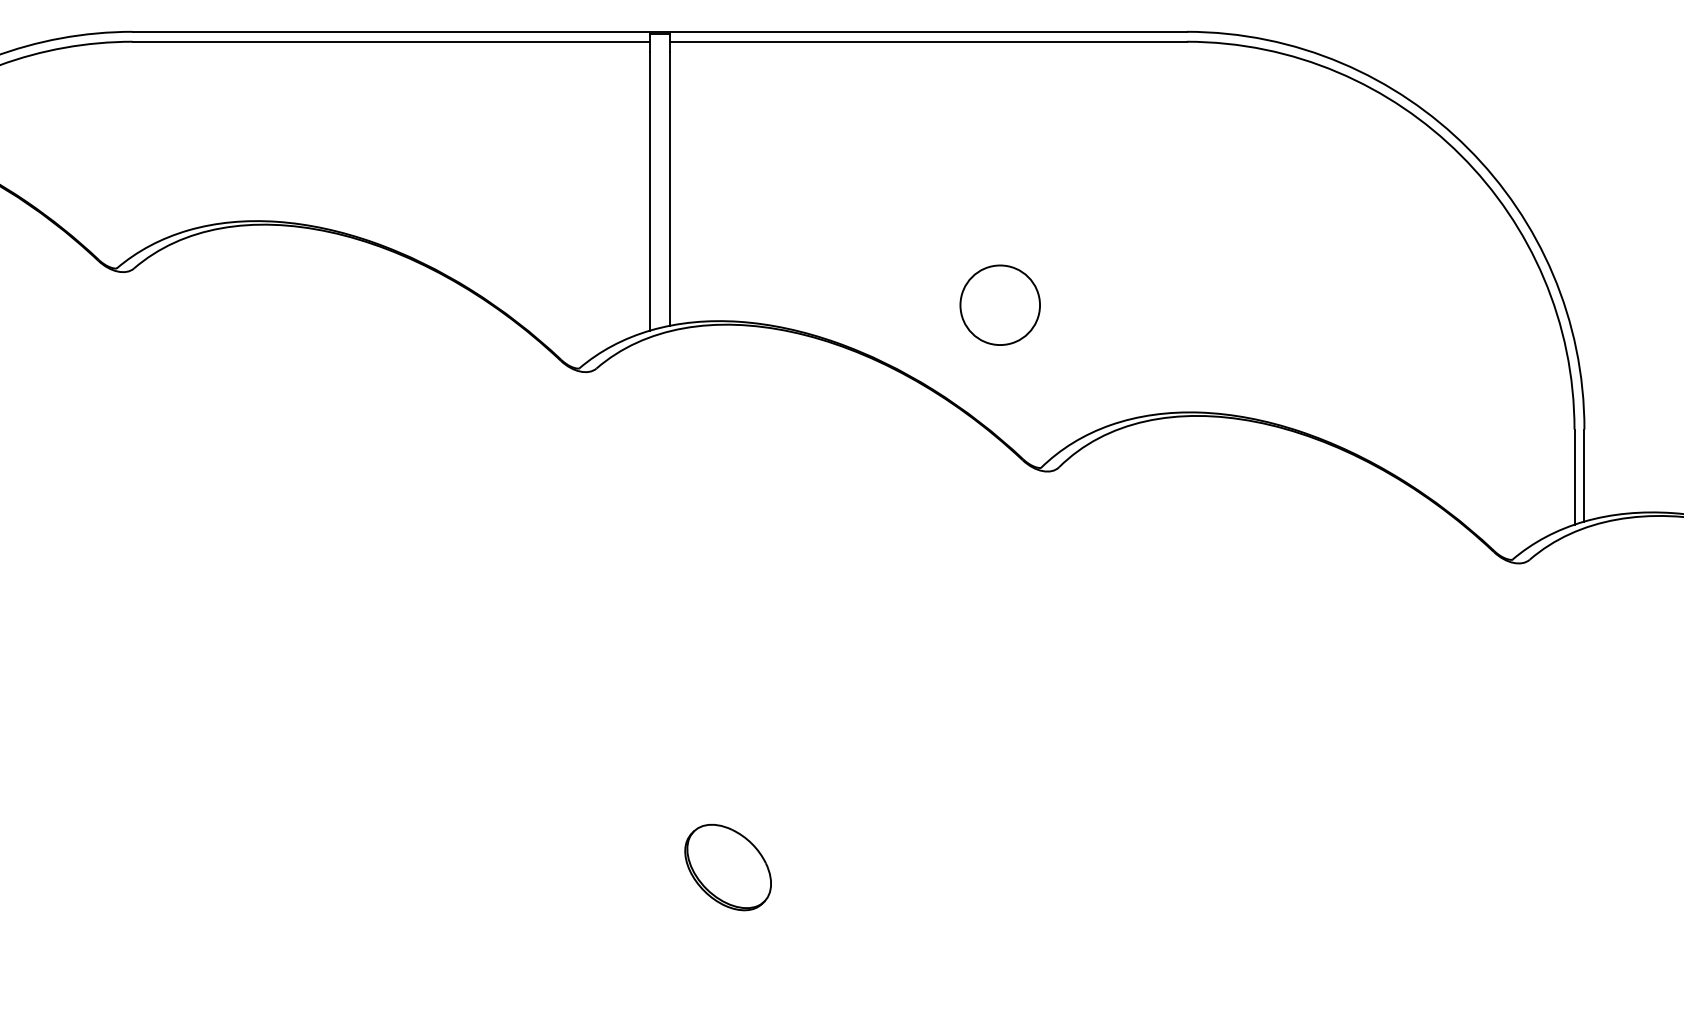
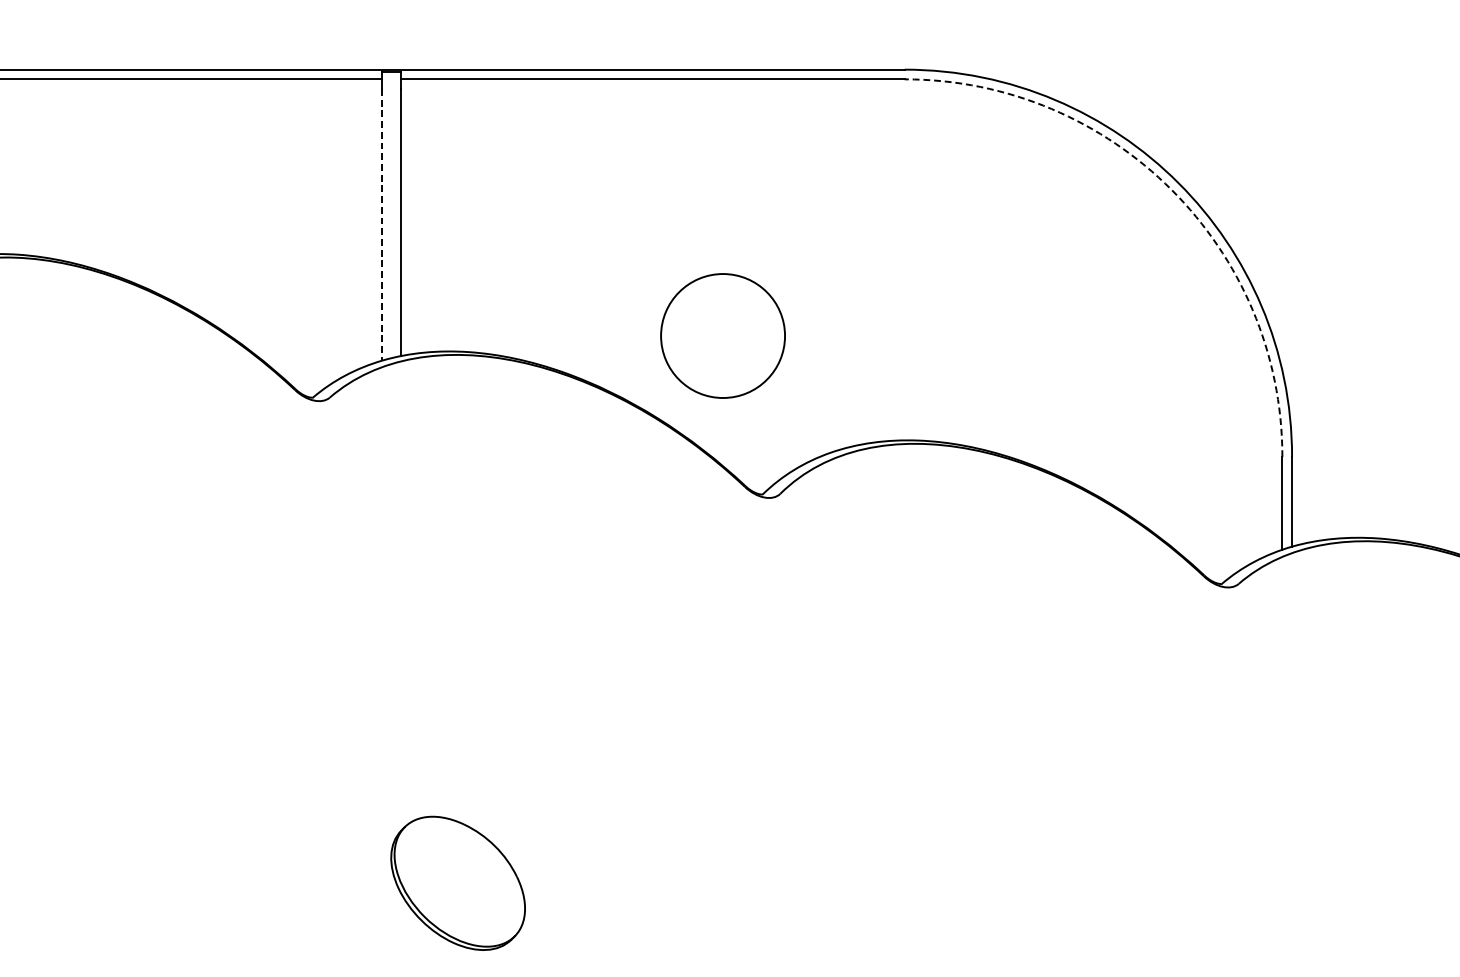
arc: (1460, 155) -> (1171, 190), solid -> dashed
line: (649, 191) -> (381, 225), solid -> dashed
circle: (1000, 305) -> (723, 336), size x1.6
part: (727, 867) -> (457, 883), size x1.6

